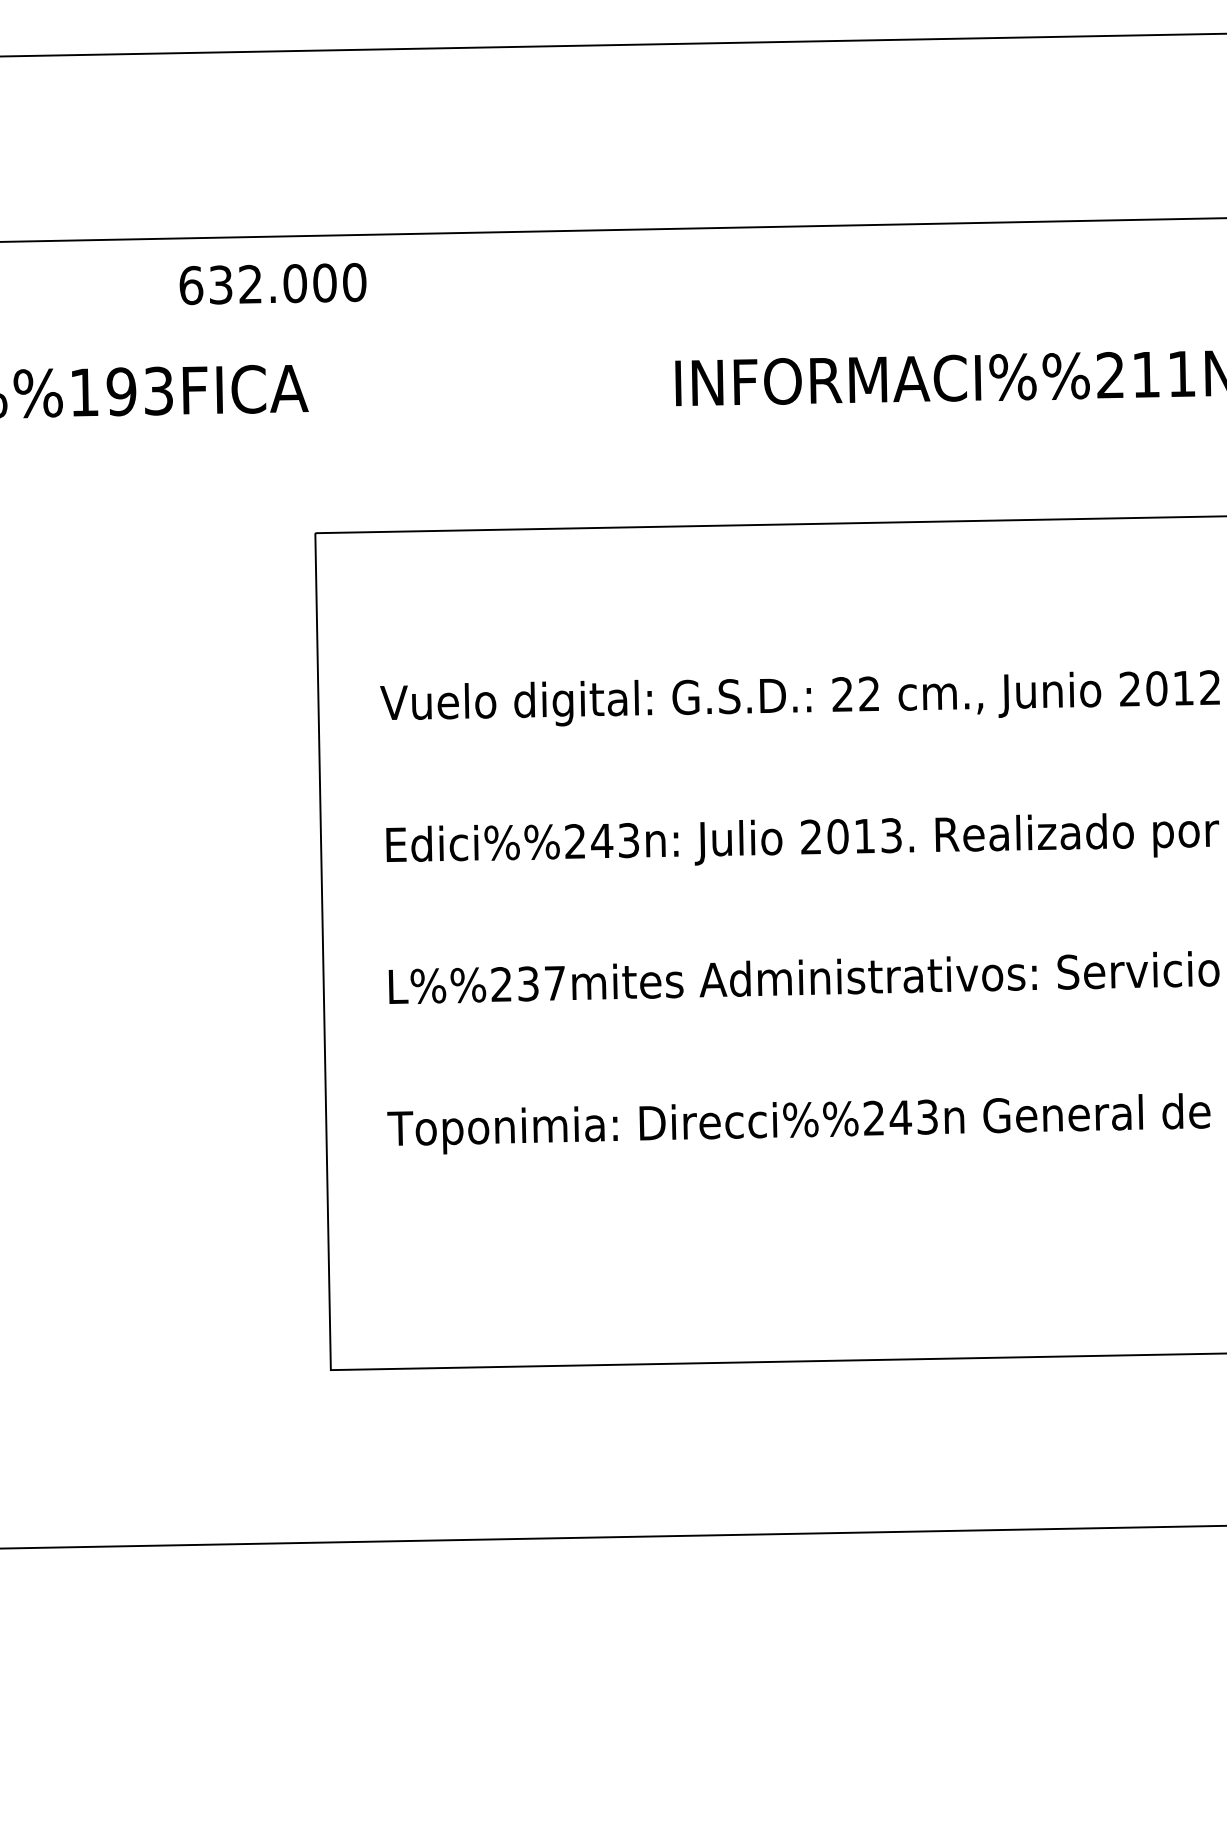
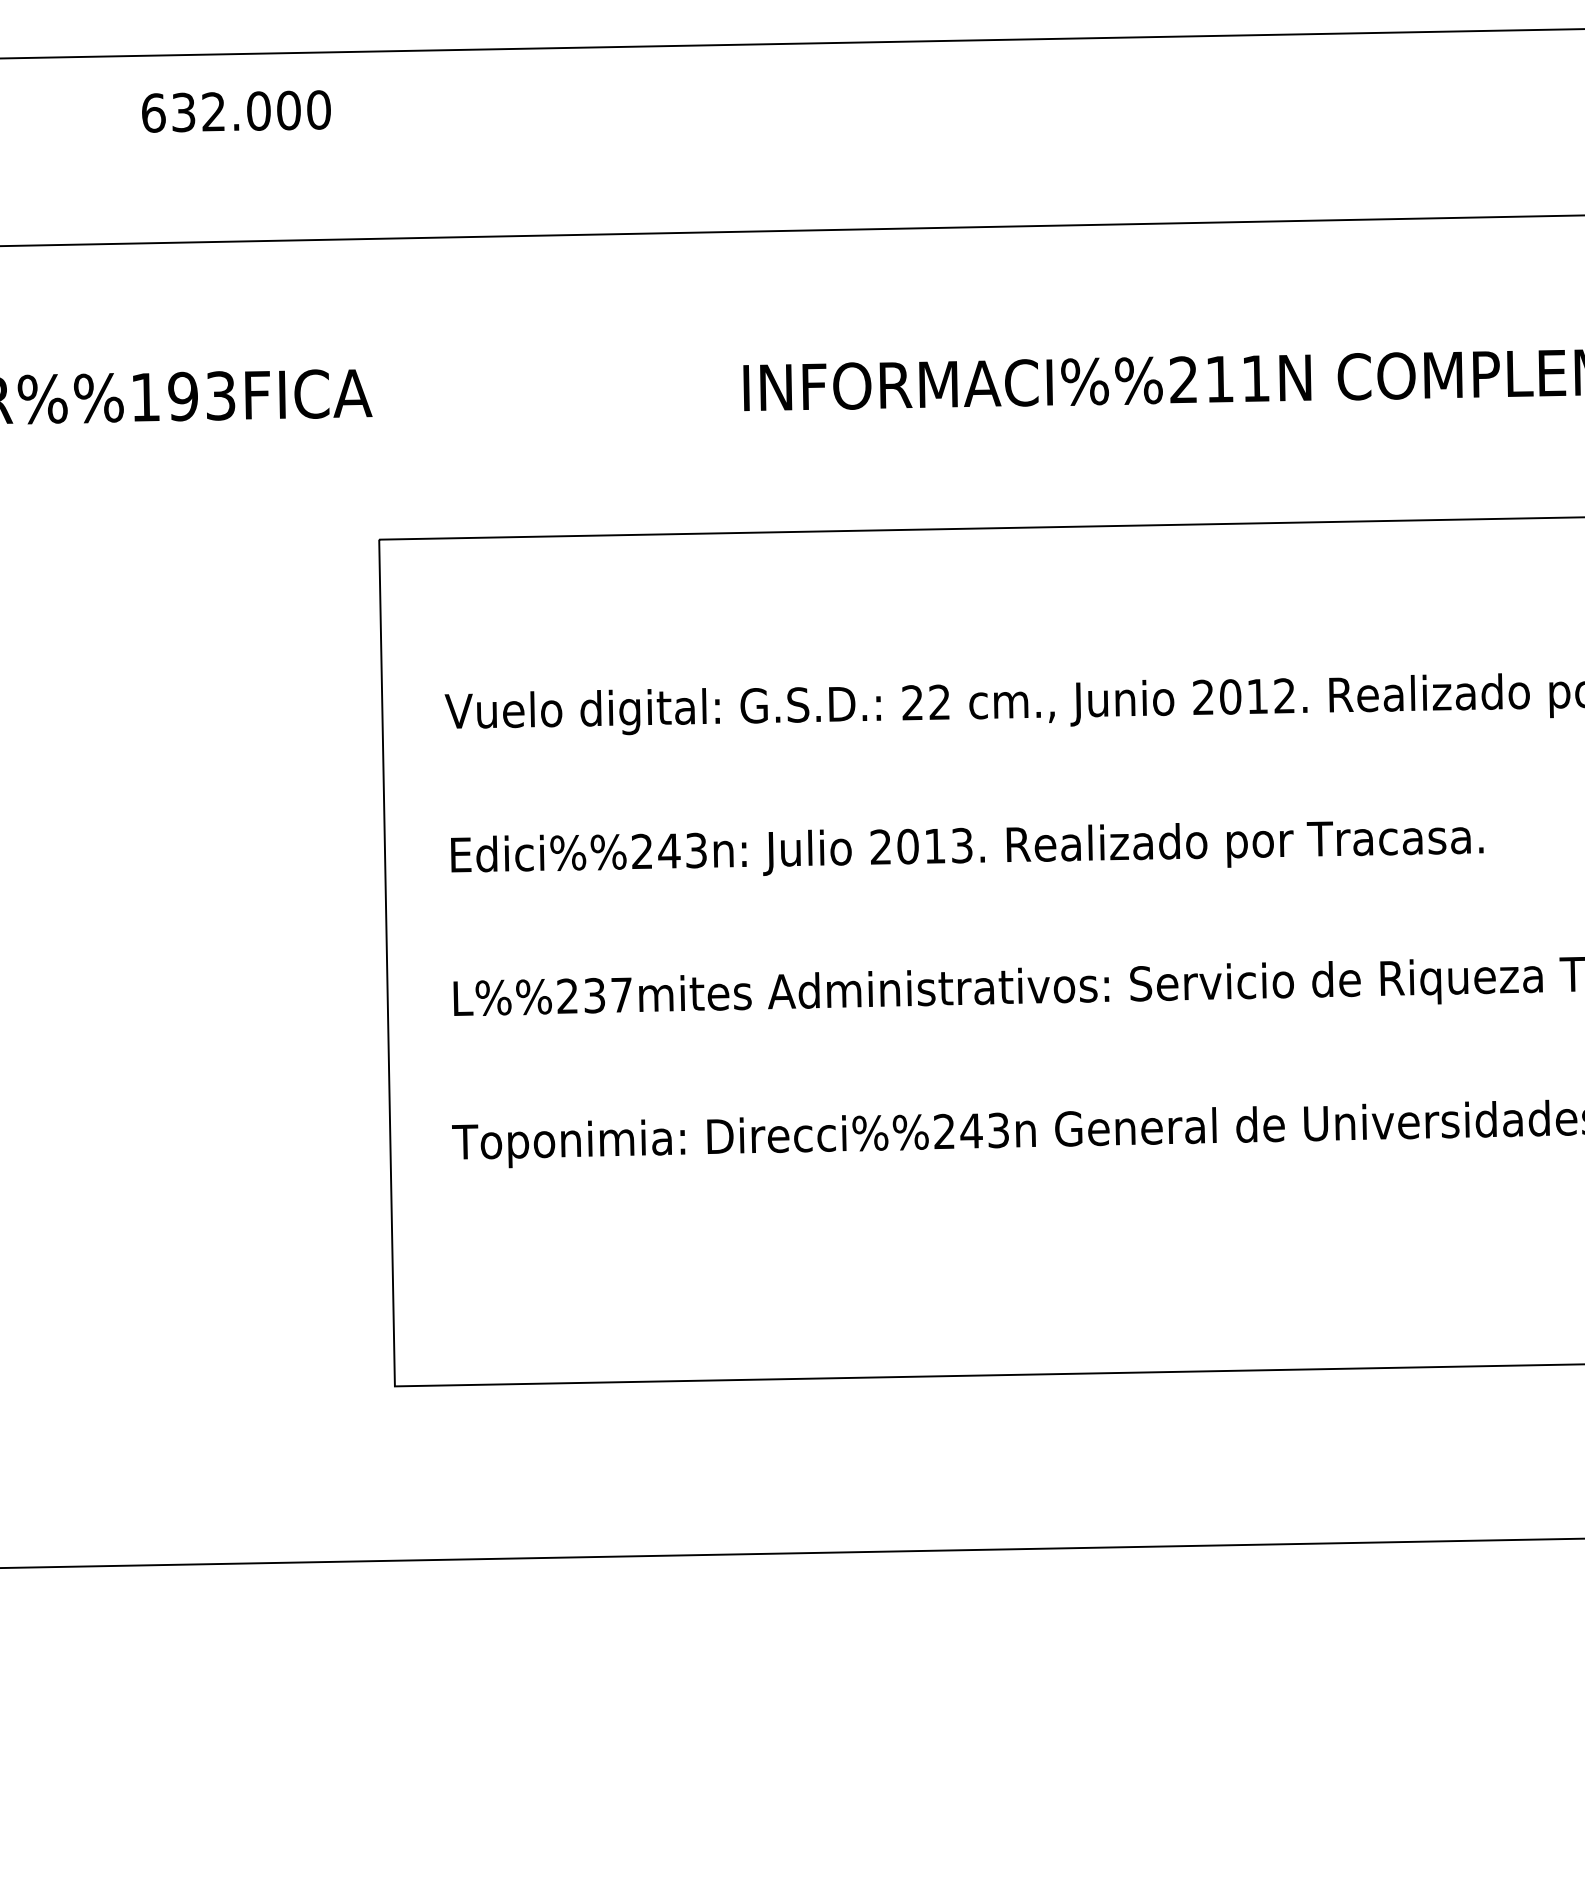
text: (273, 283) -> (236, 111), moved

